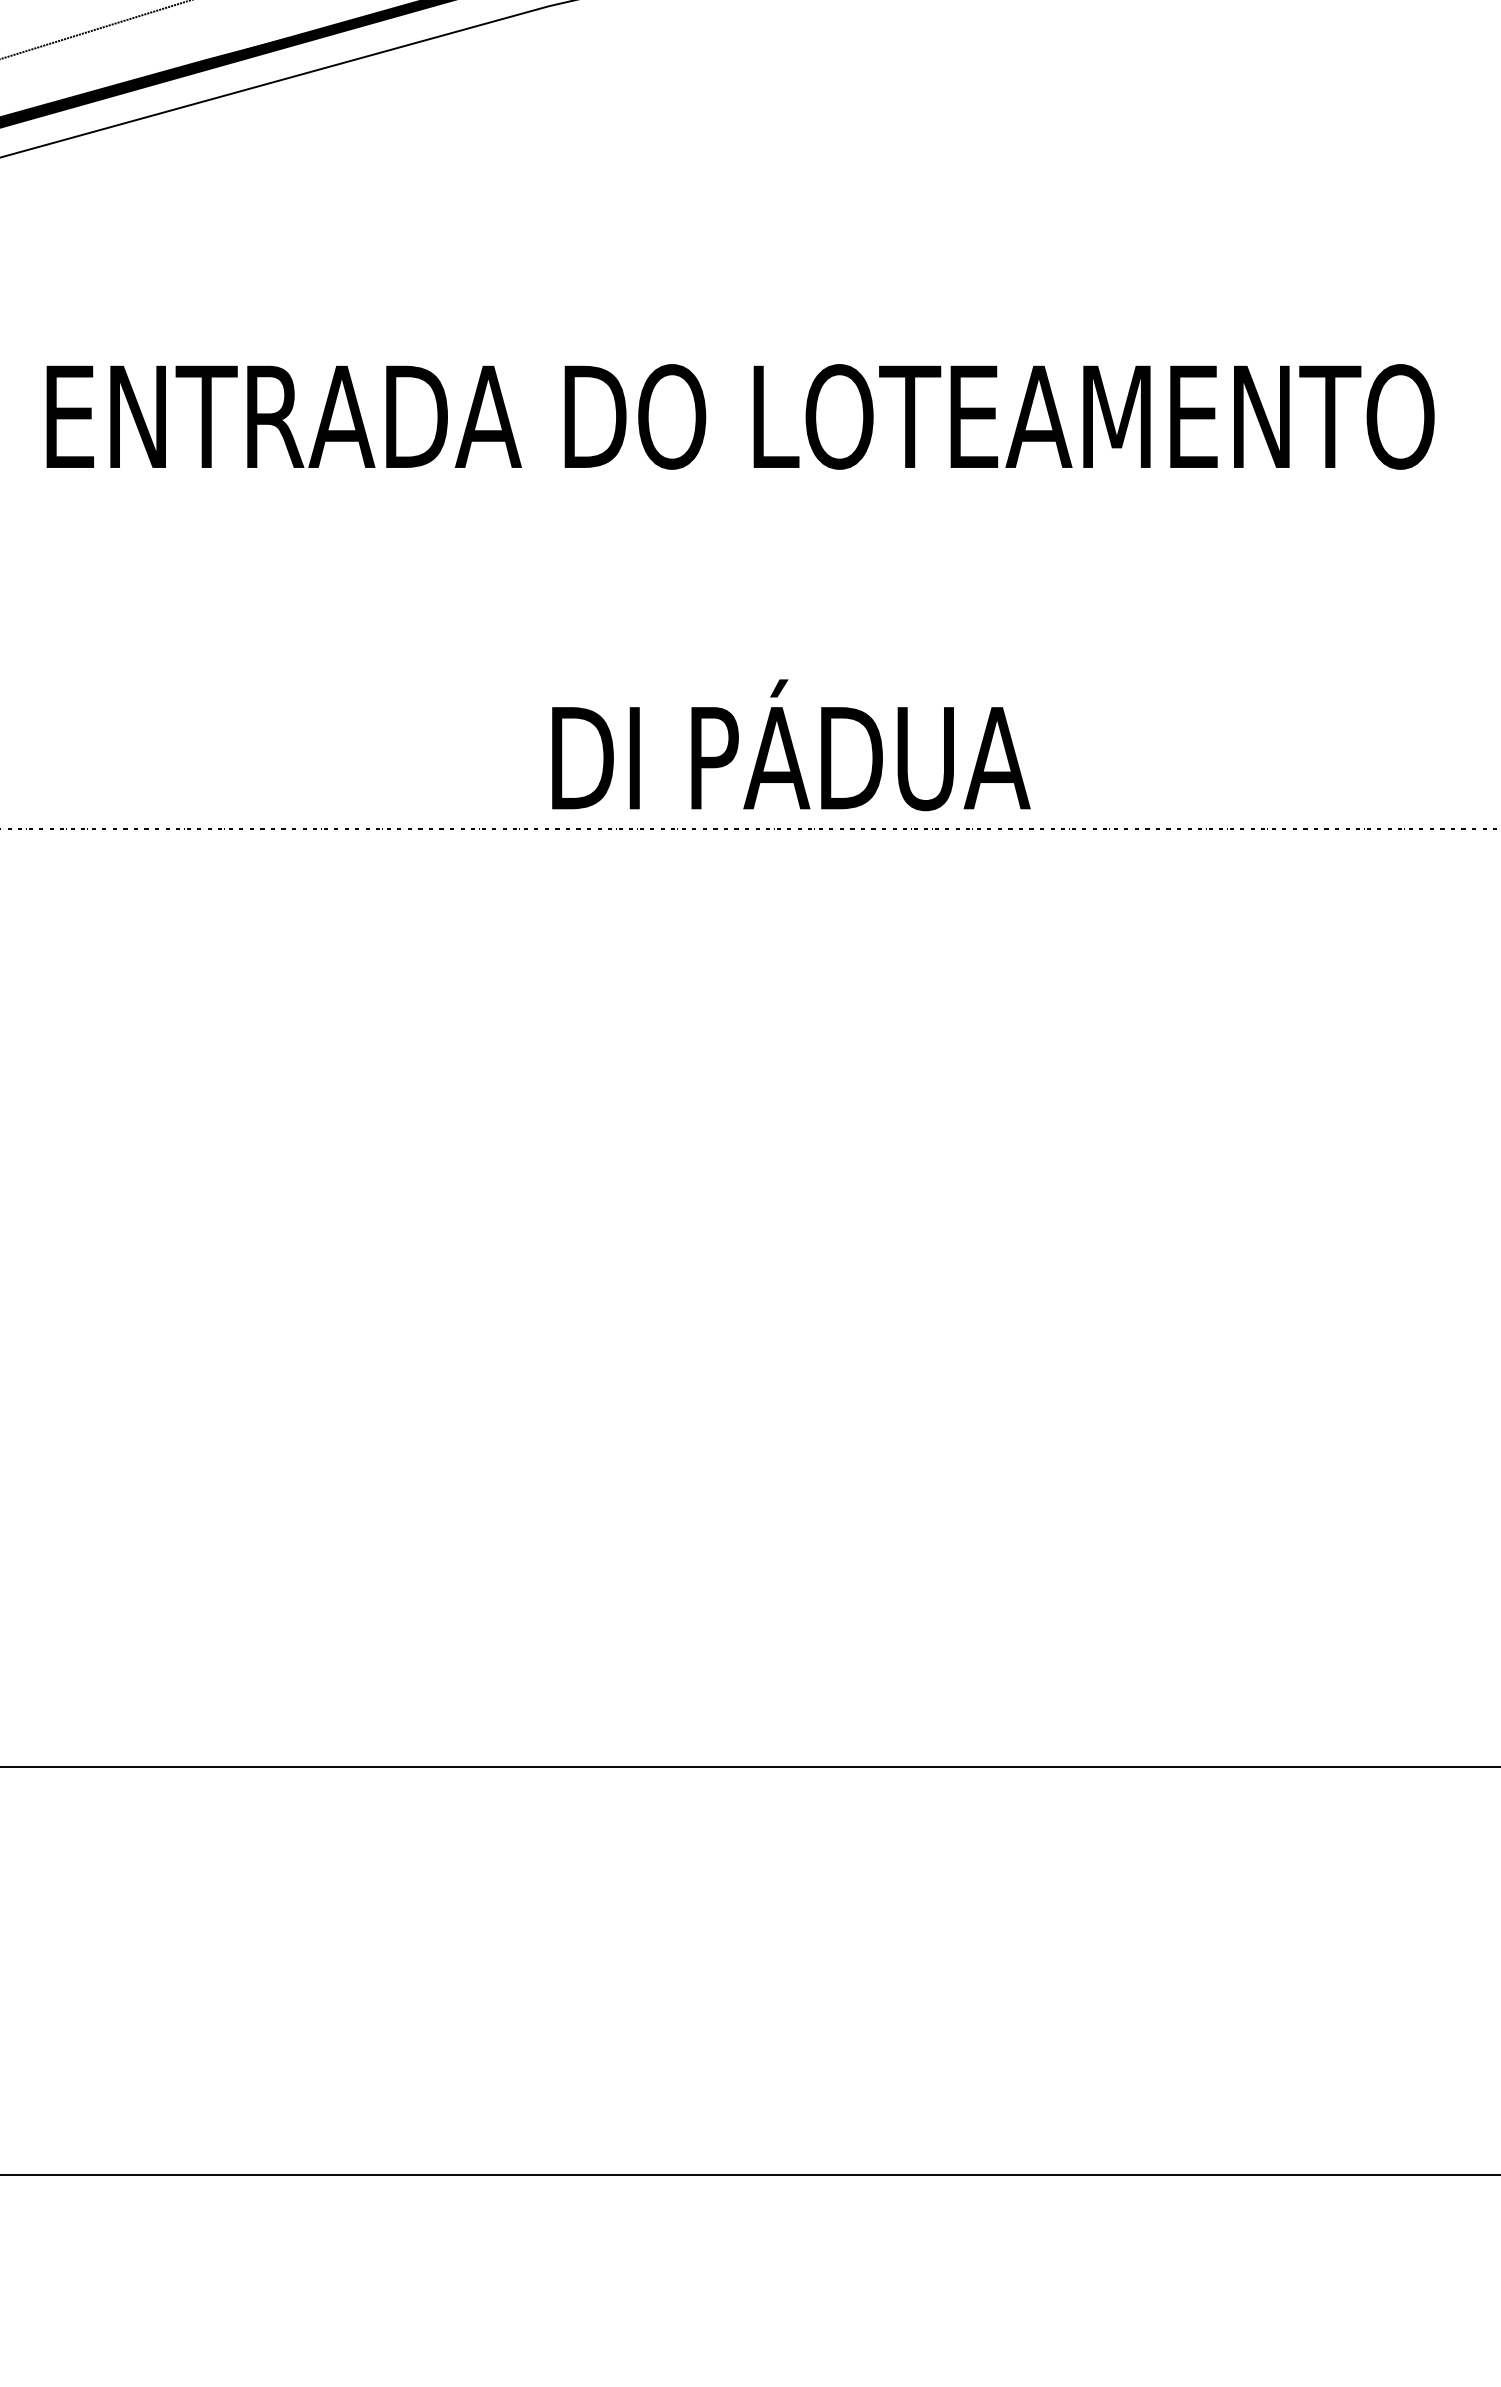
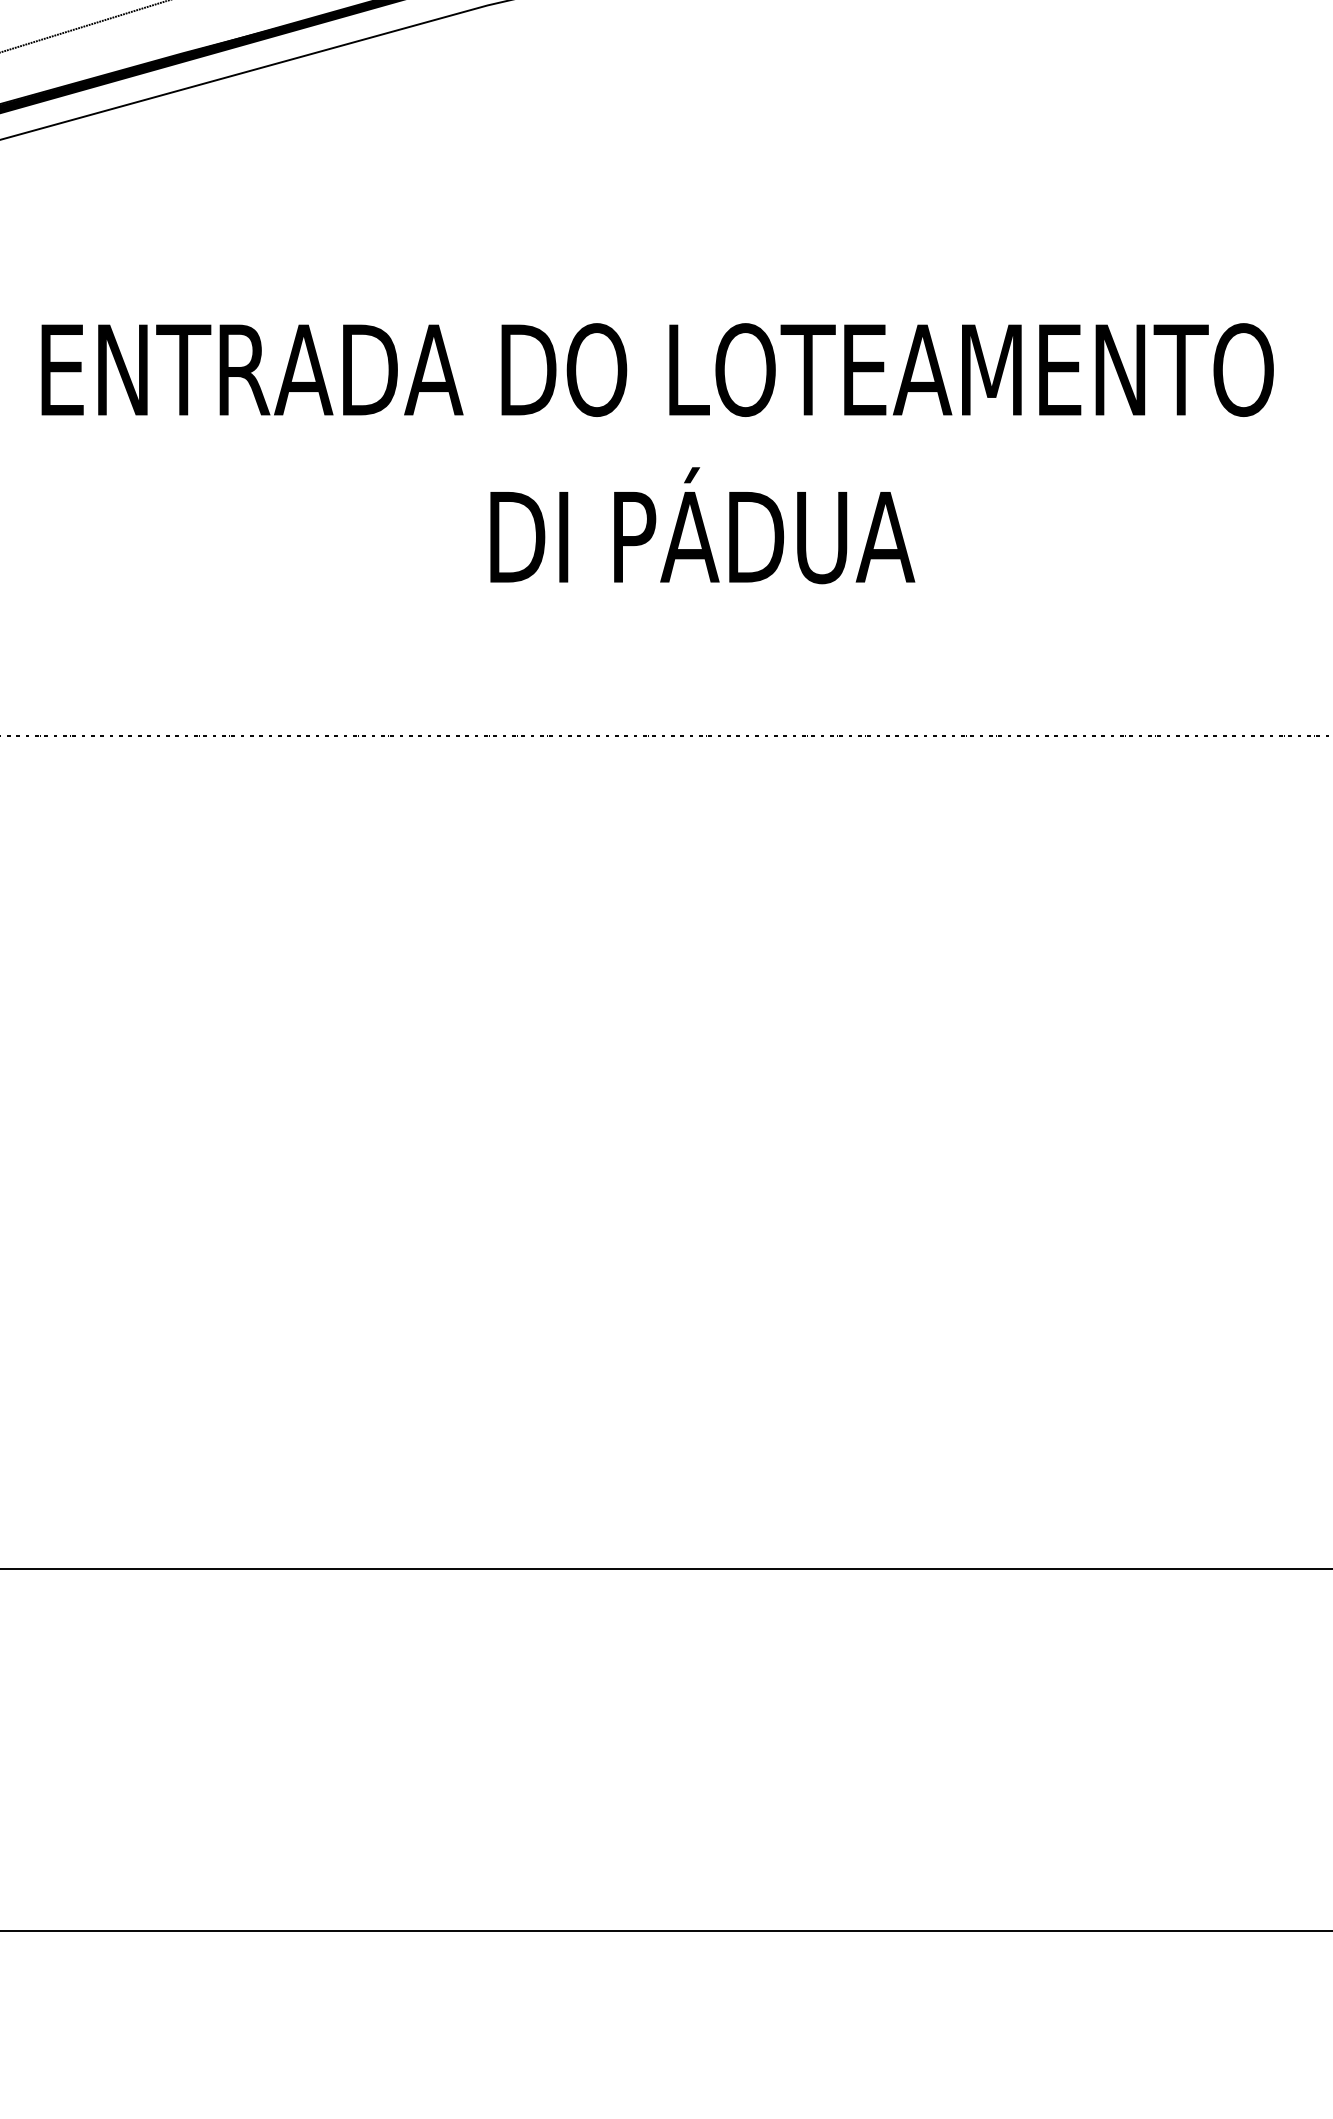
text: (791, 745) -> (702, 525), moved

